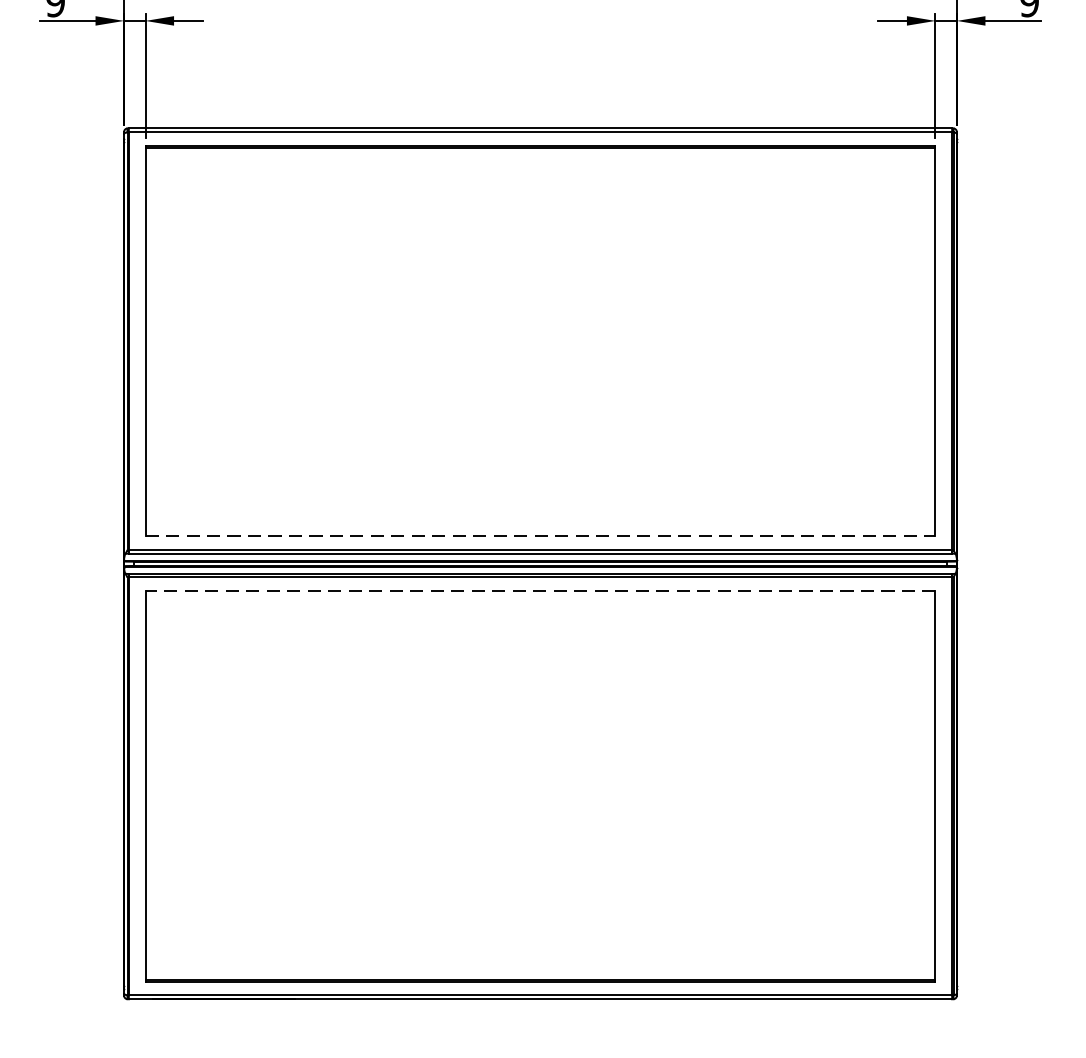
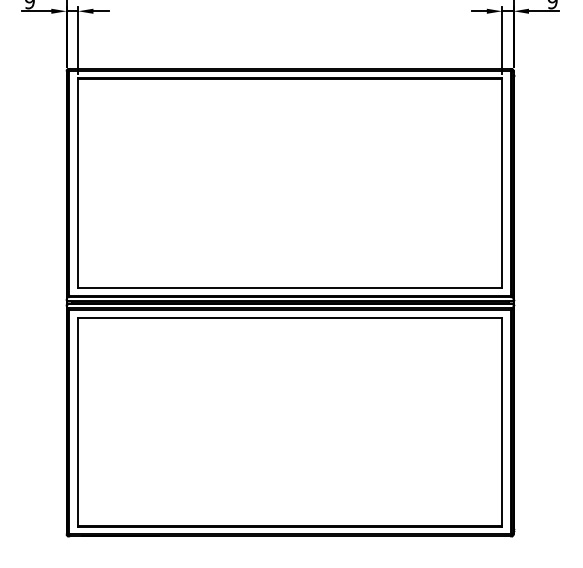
line: (541, 535) -> (290, 287), dashed -> solid
line: (539, 591) -> (289, 317), dashed -> solid

